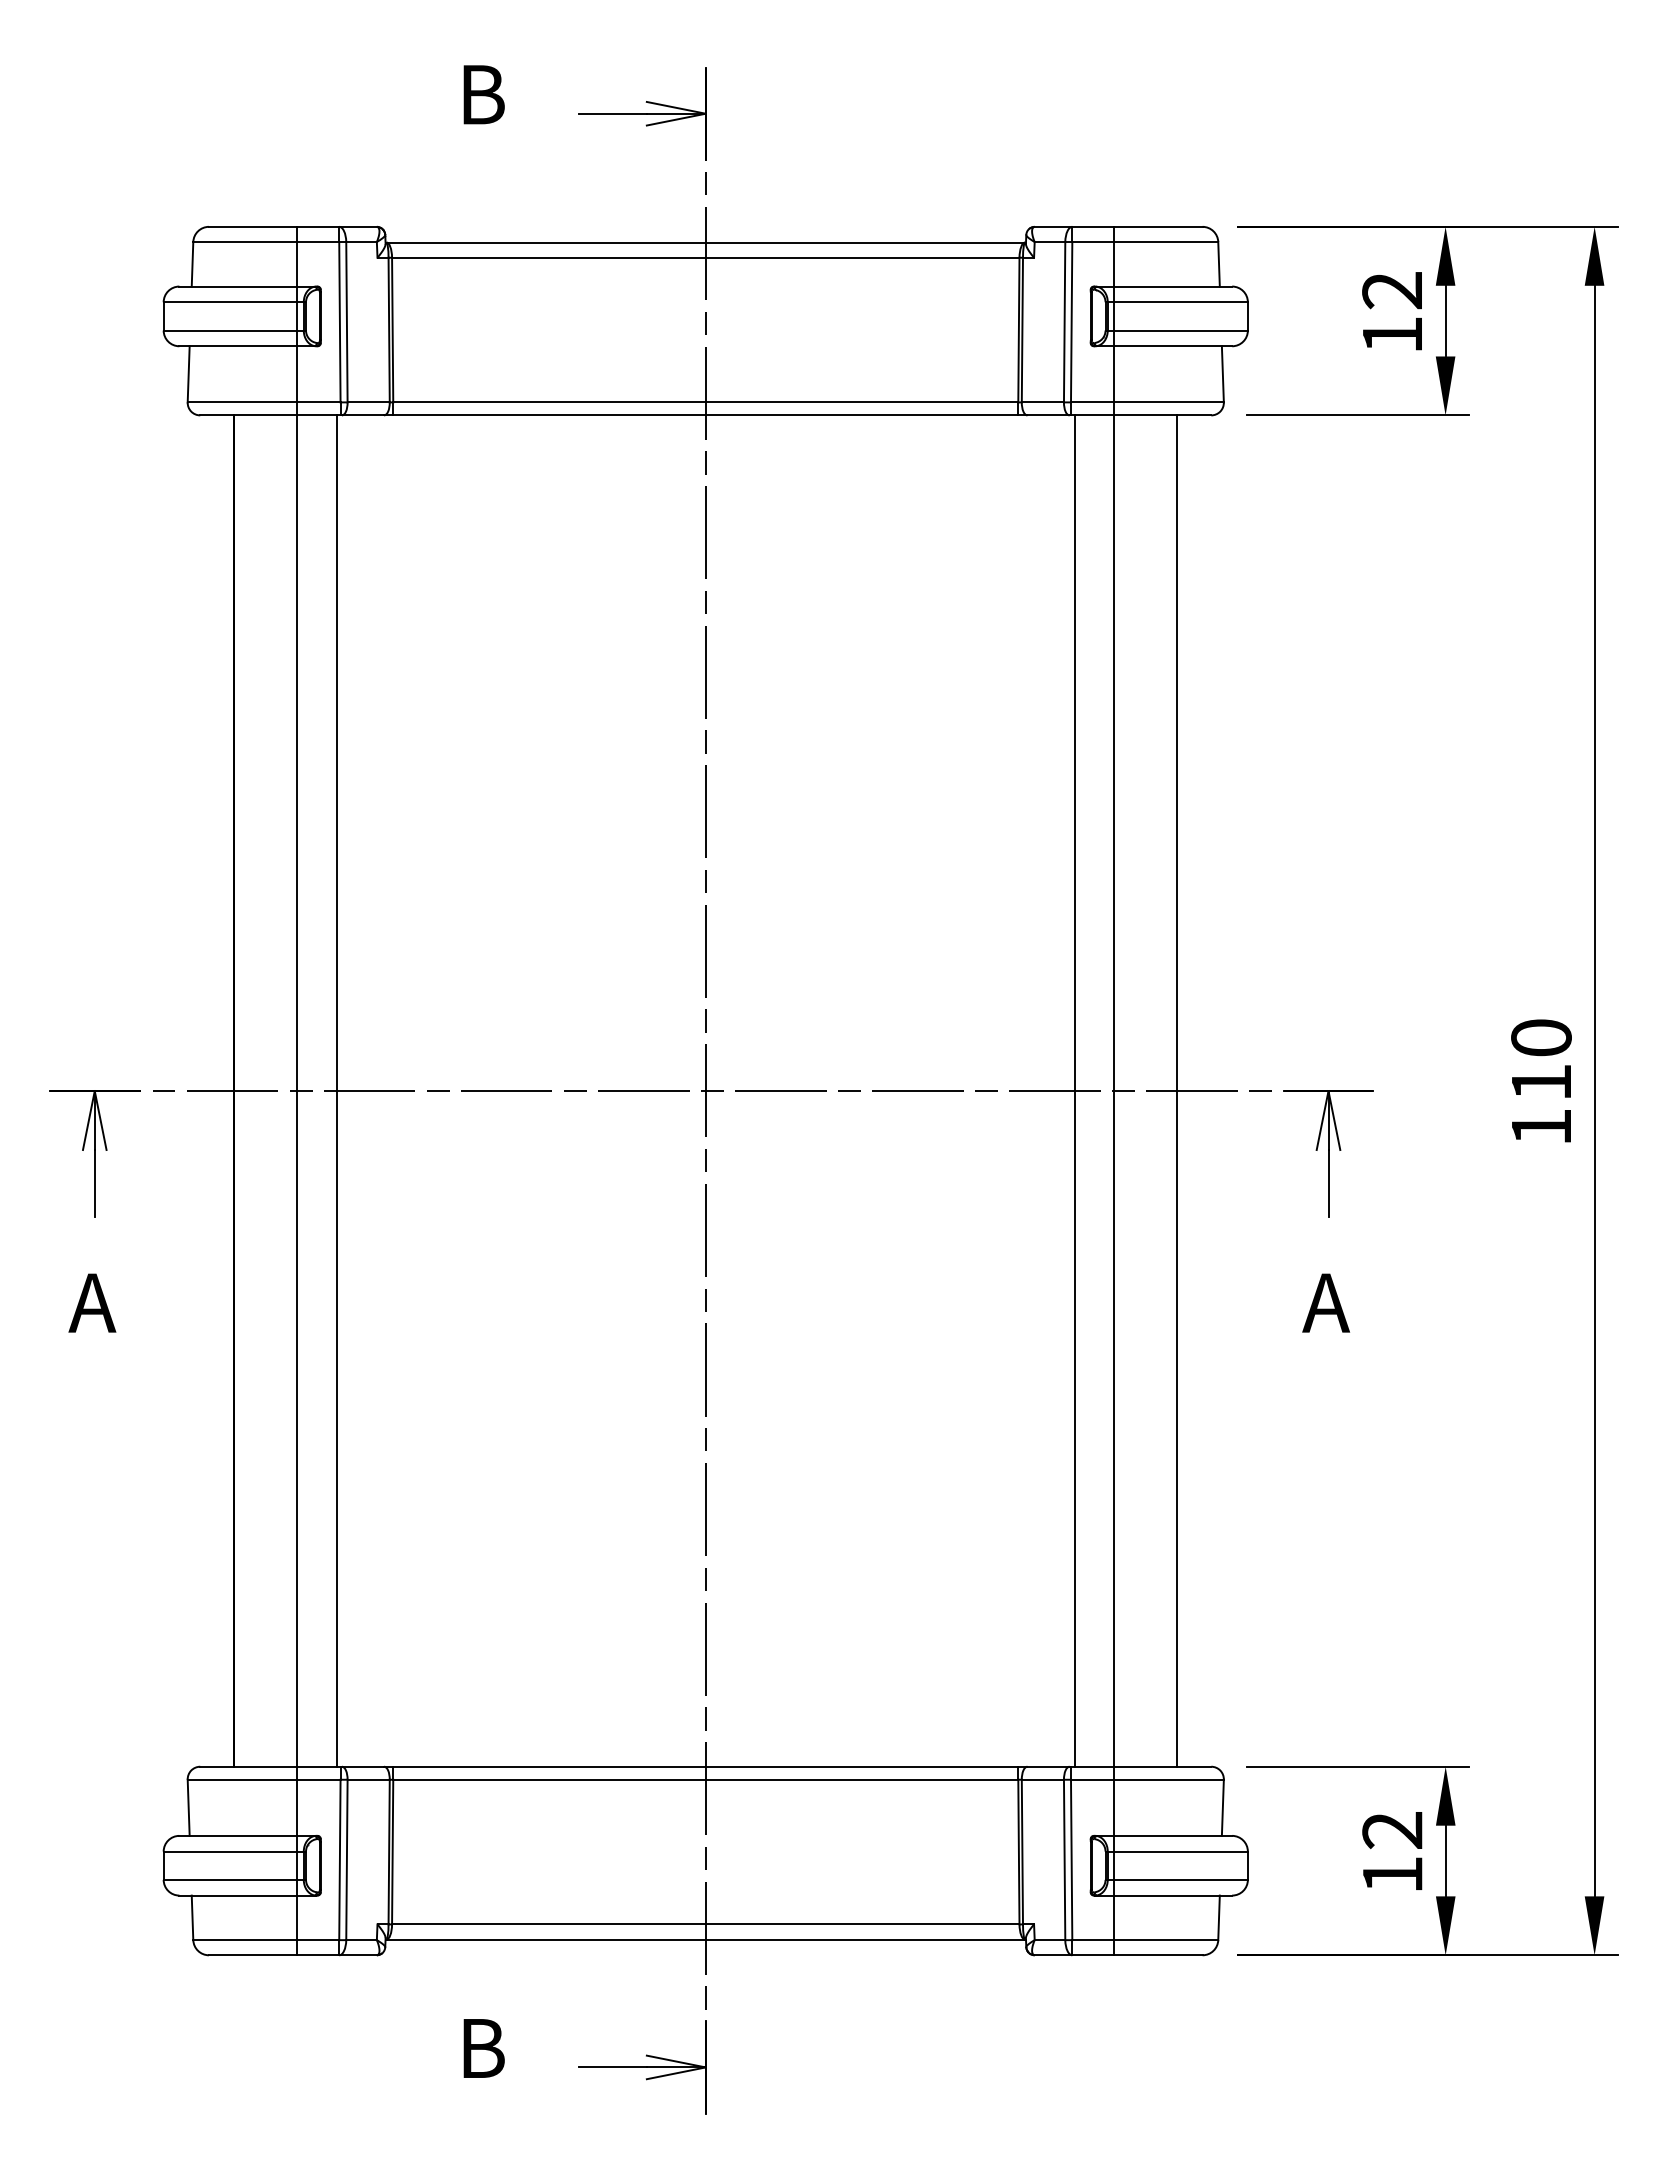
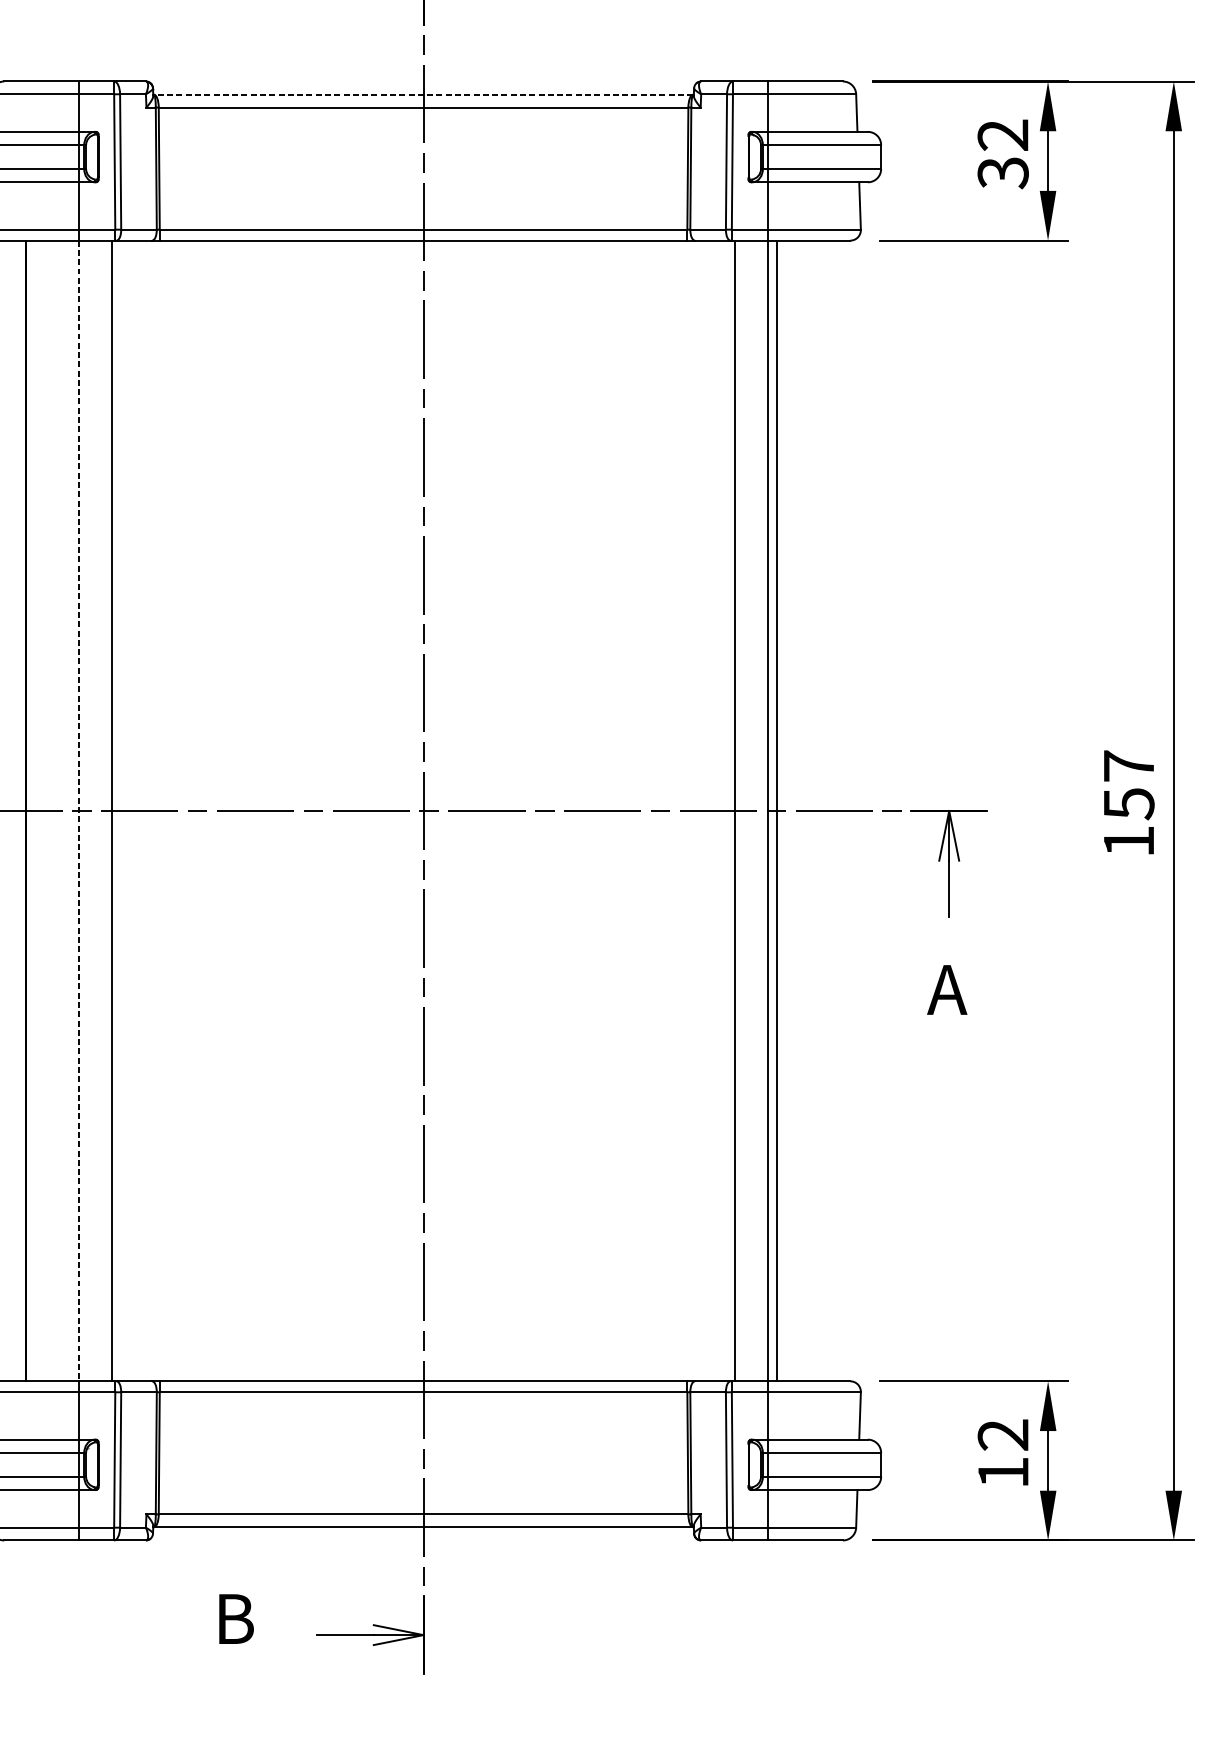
line: (705, 242) -> (423, 94), solid -> dashed
text: (1392, 335) -> (1003, 173), 12 -> 32
text: (1541, 1060) -> (1129, 785), 110 -> 157
line: (1177, 1090) -> (777, 810), moved
line: (297, 1091) -> (78, 811), solid -> dashed

